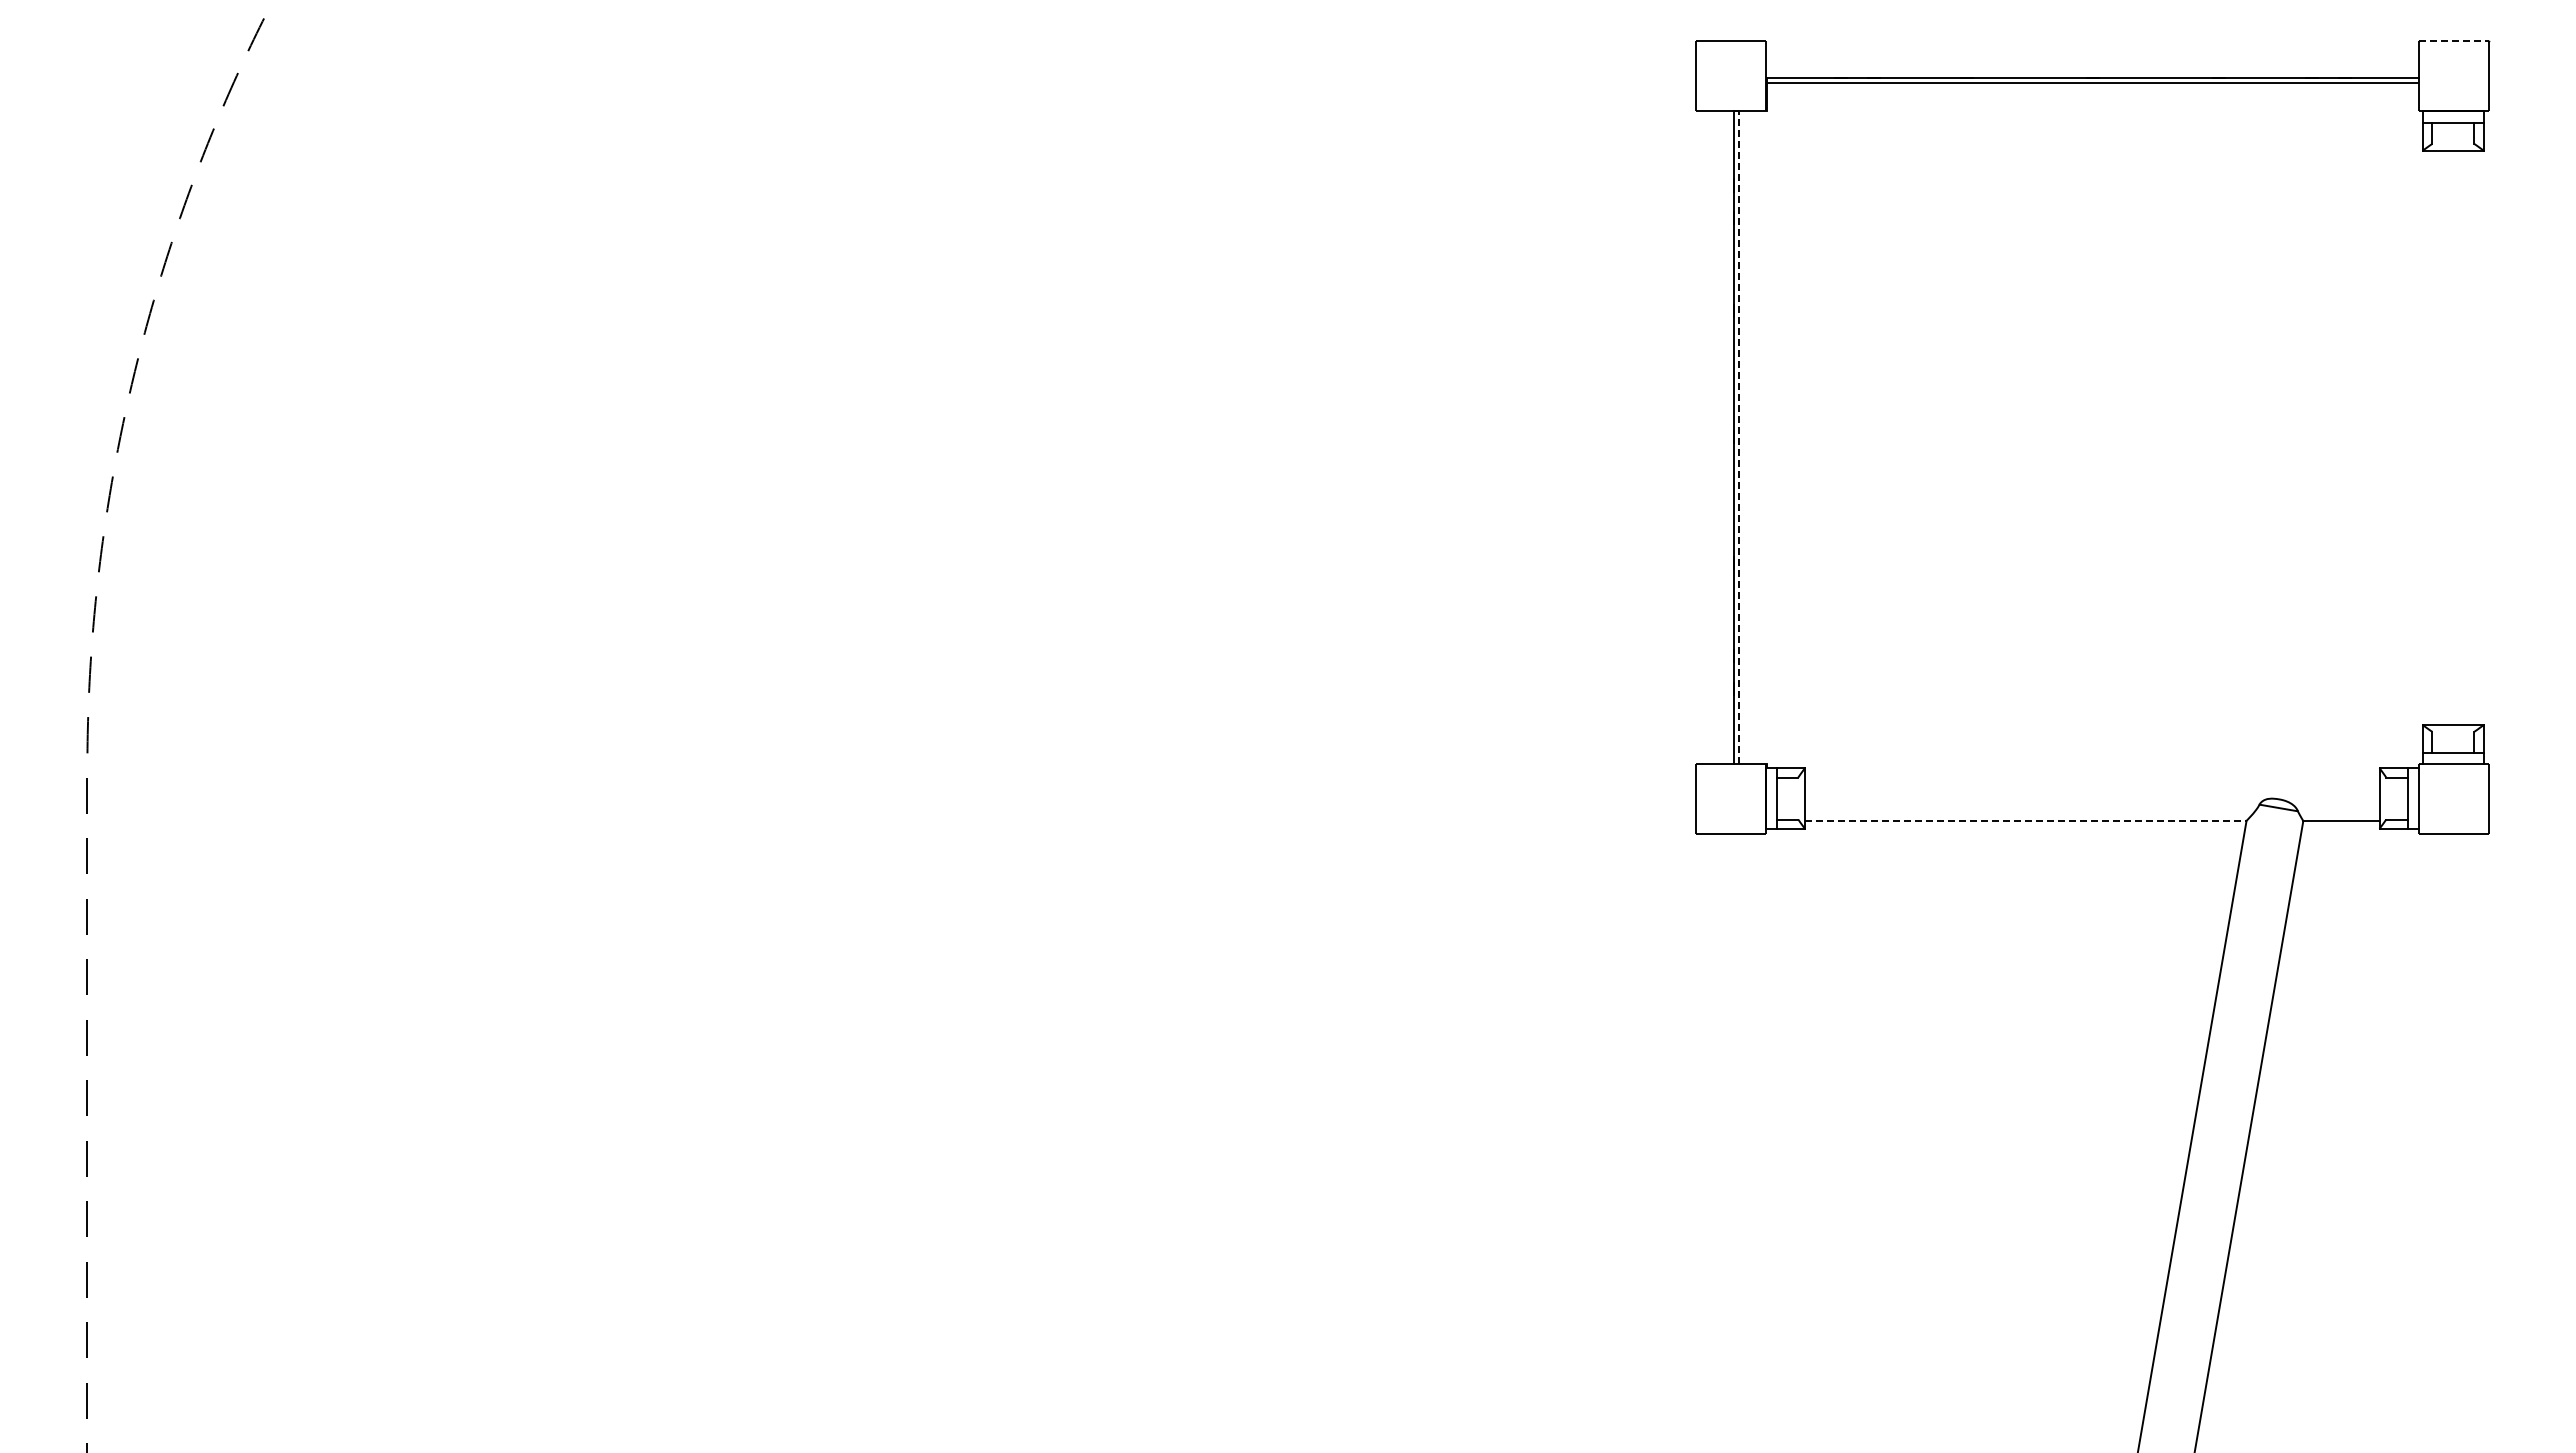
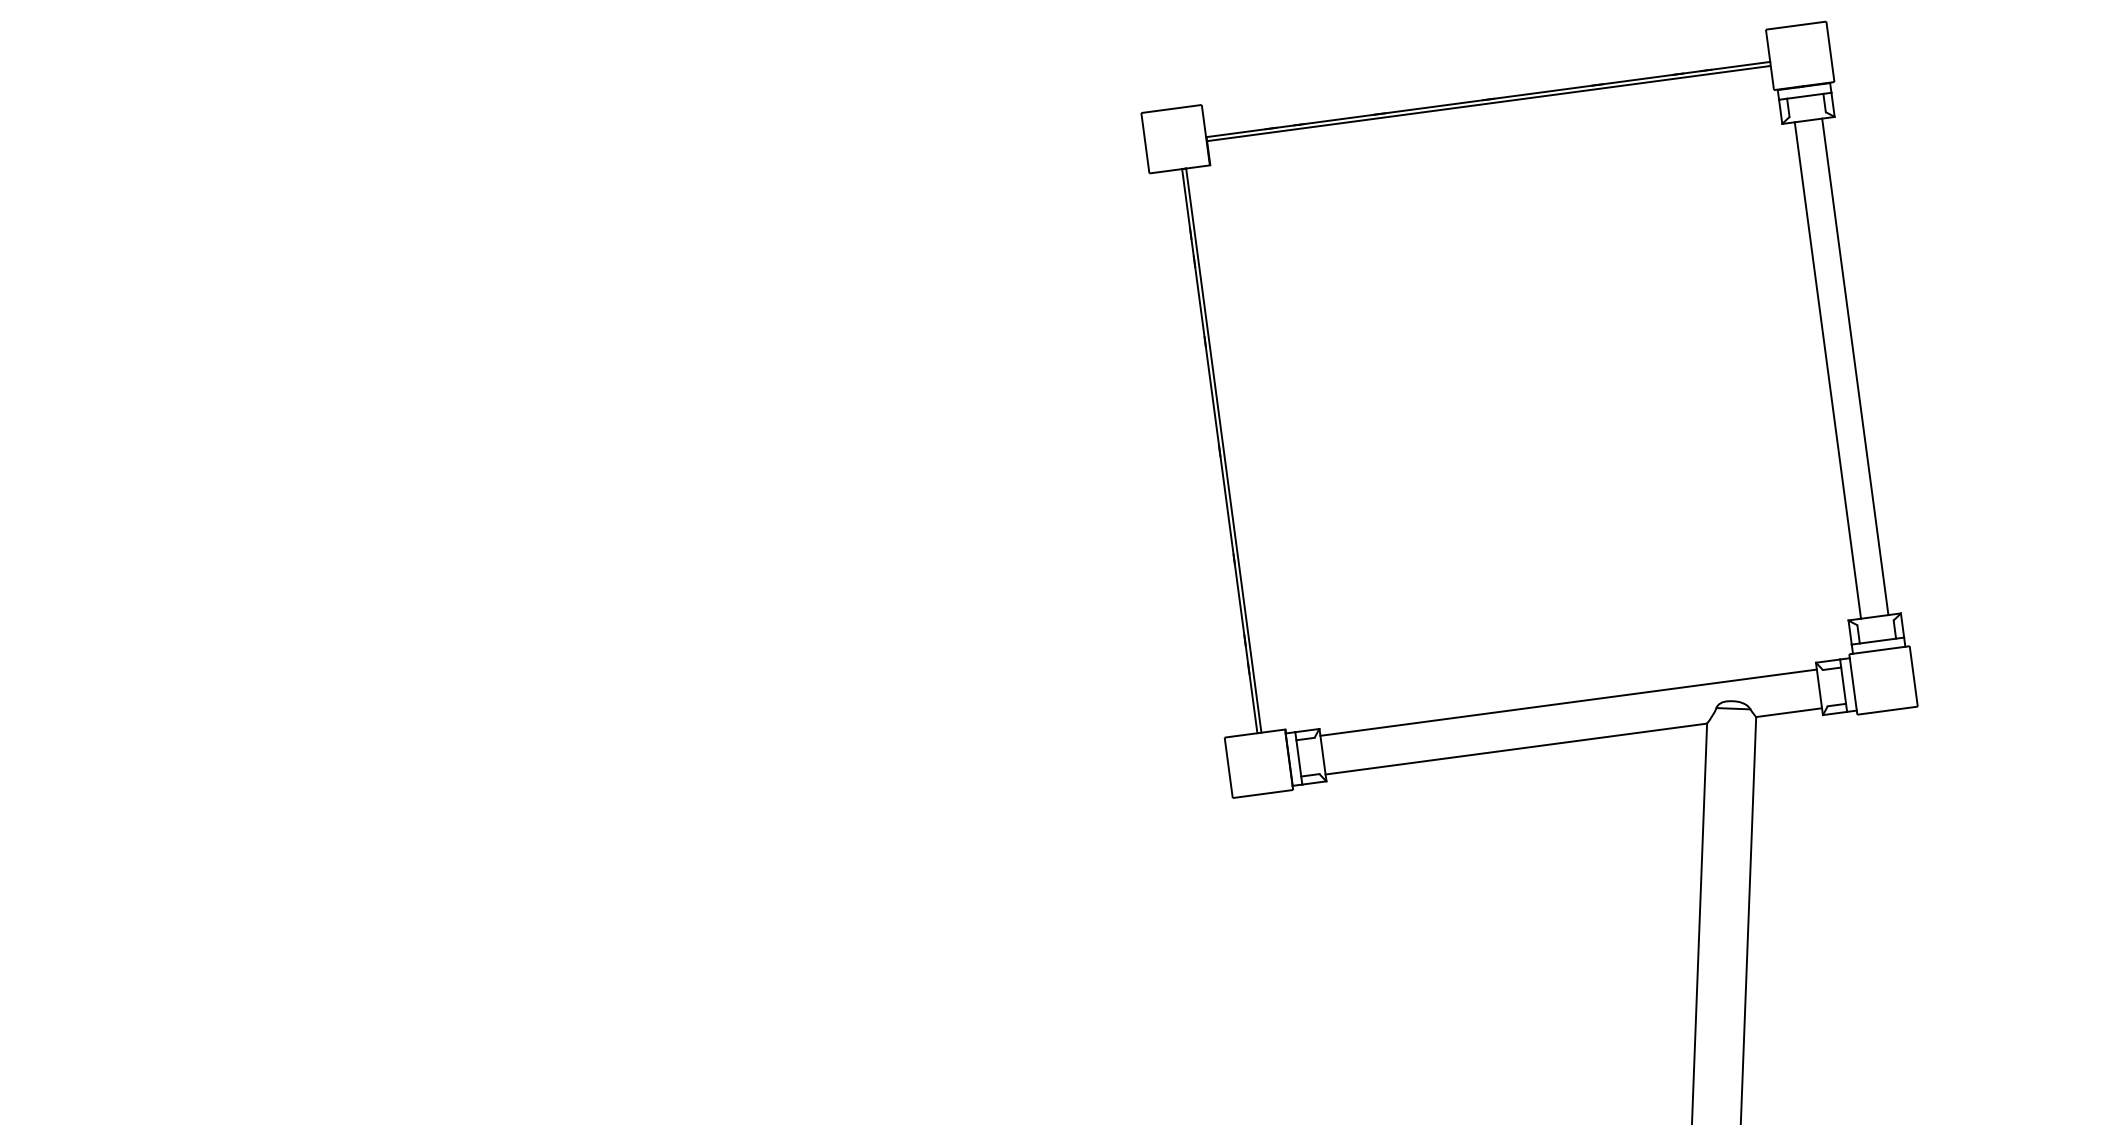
line: (2453, 40) -> (1795, 25), dashed -> solid
line: (1738, 436) -> (1223, 449), dashed -> solid
line: (2437, 437) -> (1827, 370), added
line: (2469, 437) -> (1855, 366), added
line: (2092, 776) -> (1568, 702), added
line: (2025, 820) -> (1516, 748), dashed -> solid

